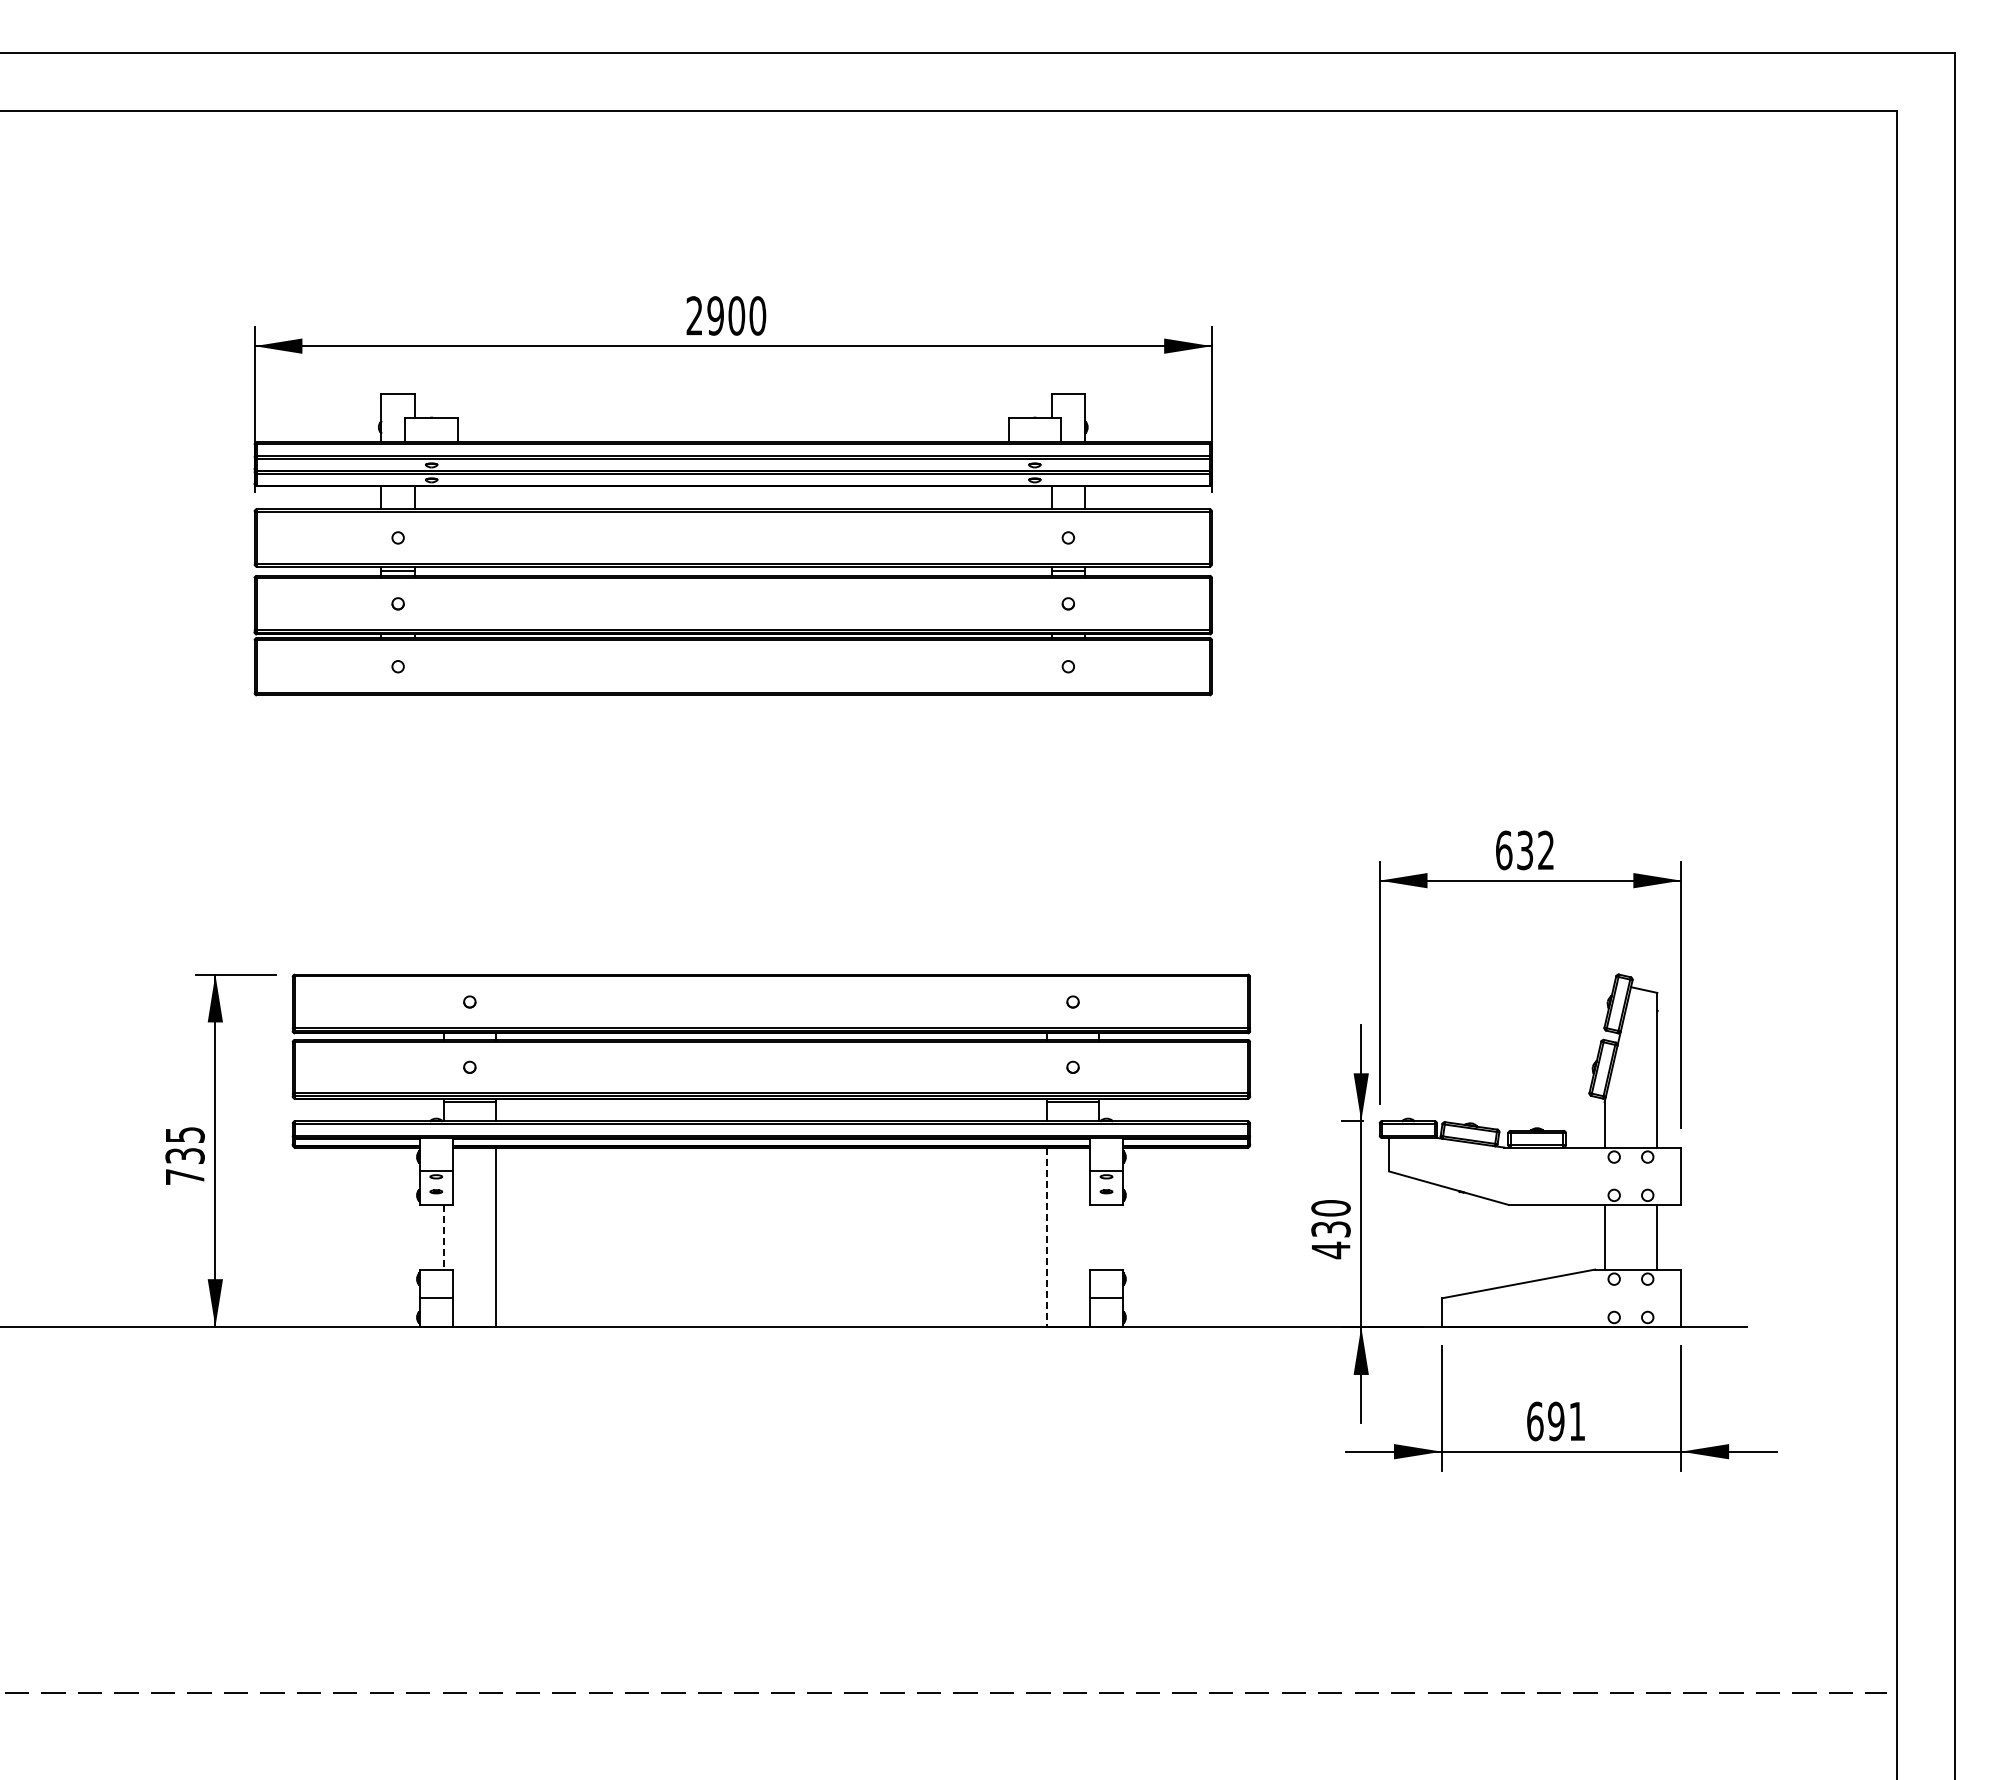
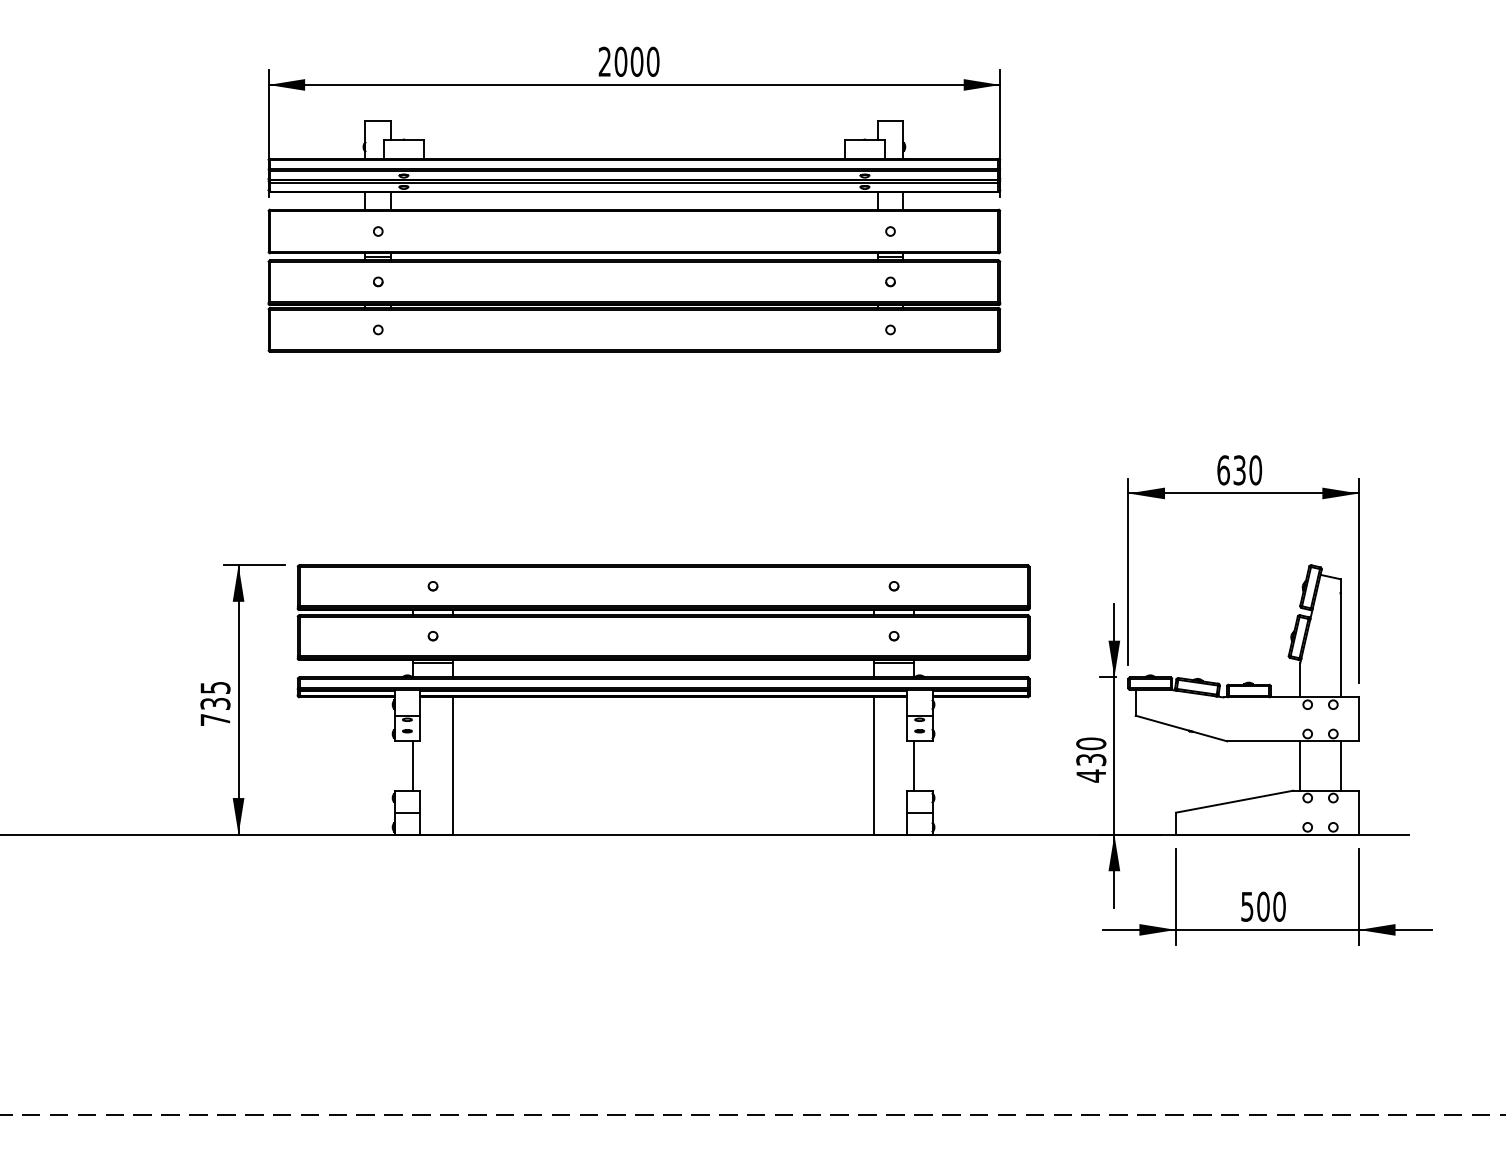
text: (715, 315) -> (620, 61), 2900 -> 2000
text: (1546, 850) -> (1255, 470), 632 -> 630
line: (1099, 1236) -> (914, 765), added
line: (443, 1237) -> (412, 766), dashed -> solid
line: (1046, 1237) -> (873, 766), dashed -> solid
text: (1556, 1421) -> (1263, 906), 691 -> 500

